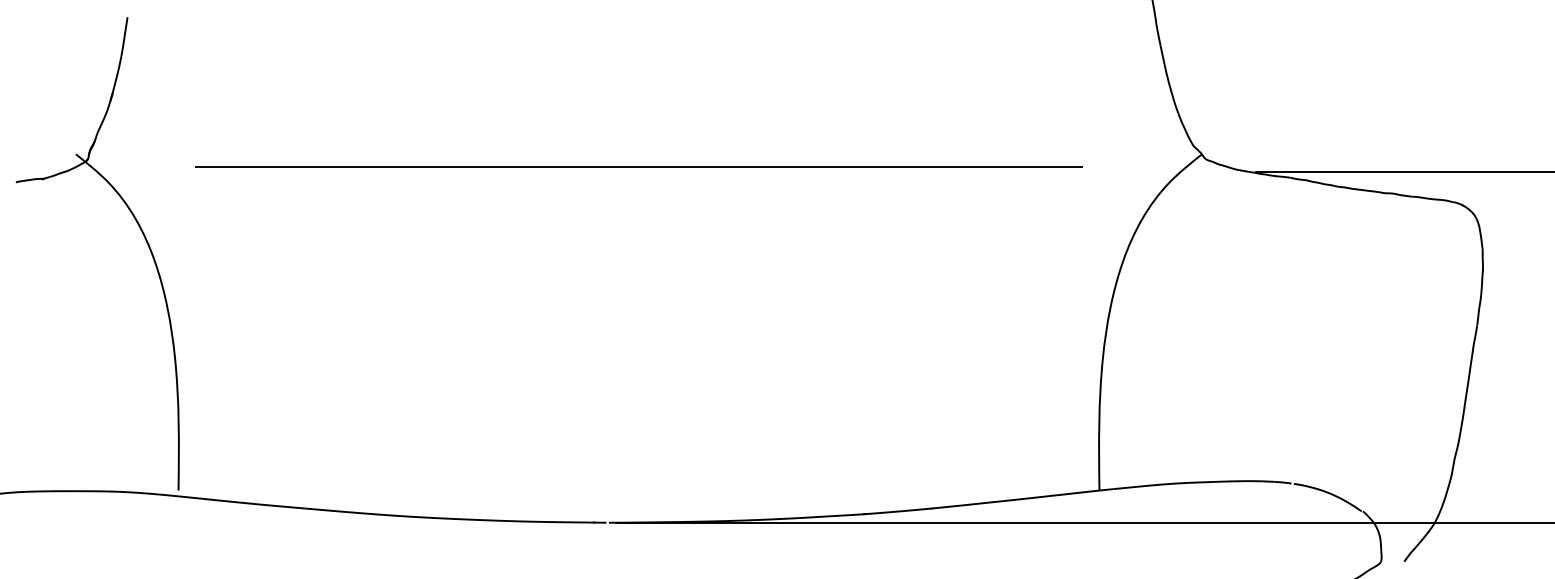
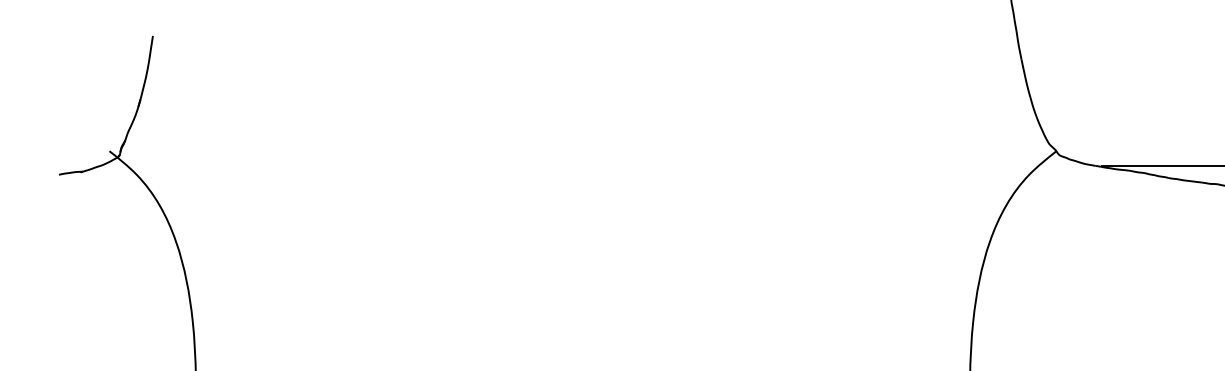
line: (638, 167) -> (582, 162), removed

